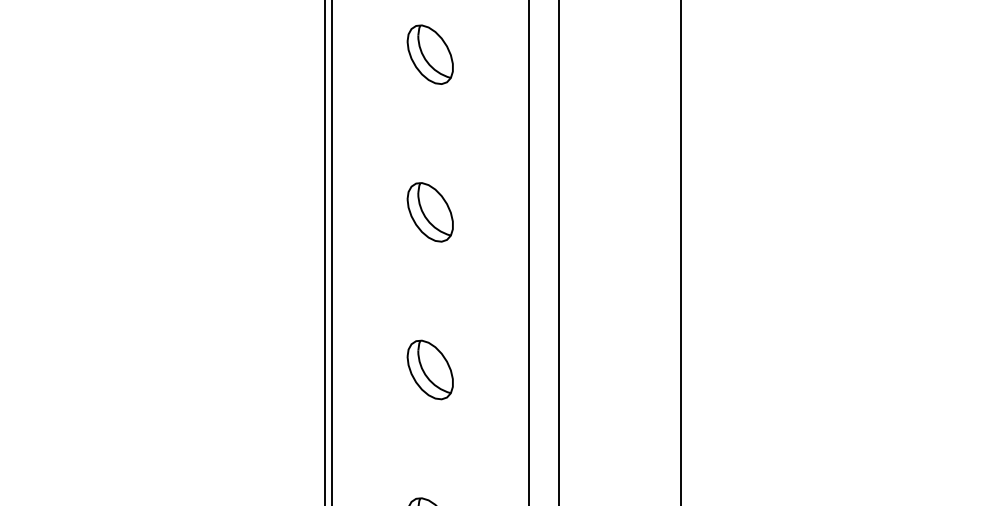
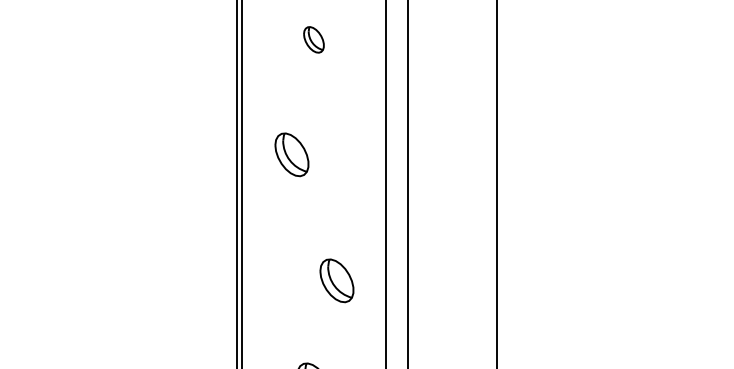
part: (429, 54) -> (313, 39), size x0.6
part: (429, 211) -> (291, 154), moved
part: (429, 369) -> (336, 280), moved

